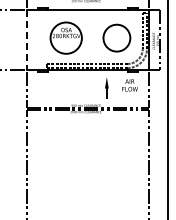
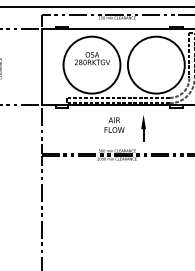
circle: (65, 37) -> (91, 64), size x1.43
circle: (116, 37) -> (155, 64), size x1.67
line: (26, 39) -> (41, 66), dashed -> solid
text: (129, 85) -> (113, 125), moved

